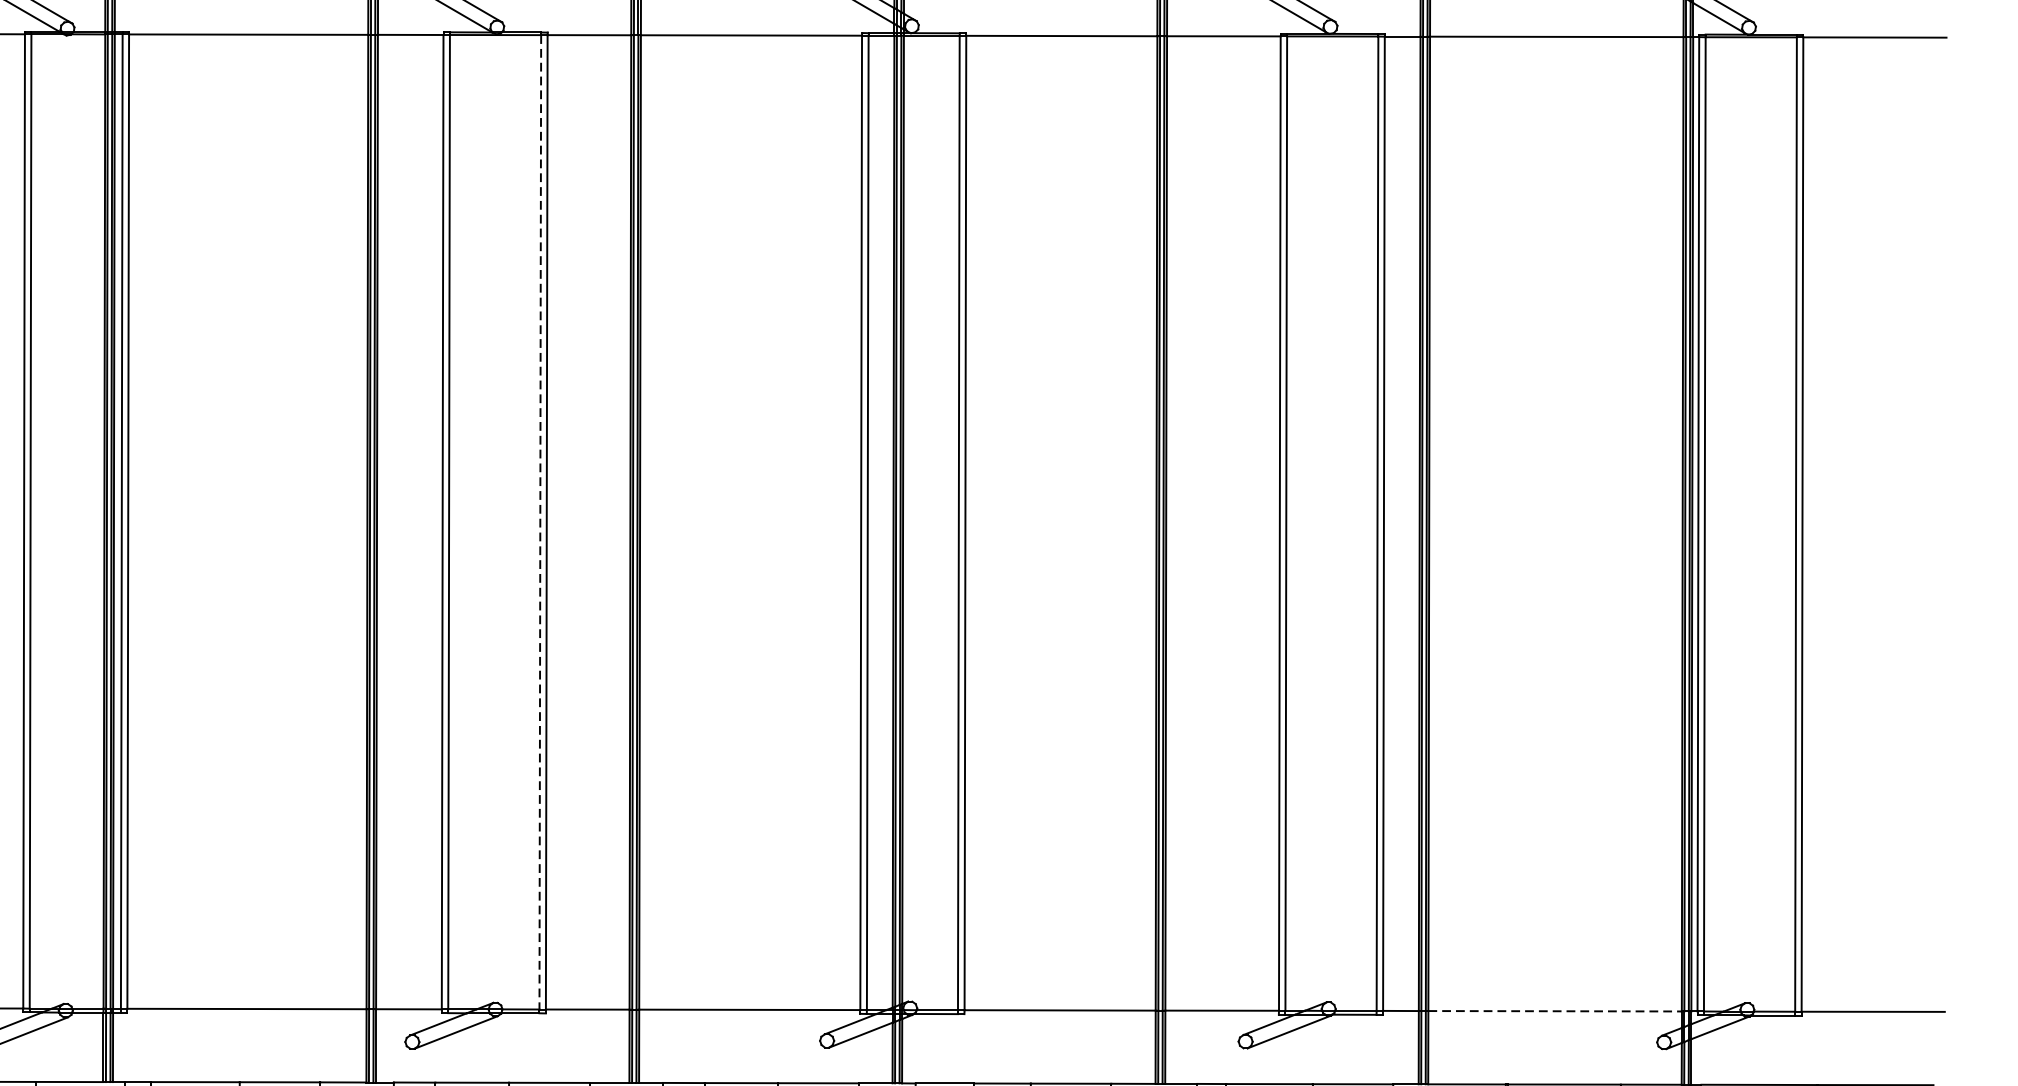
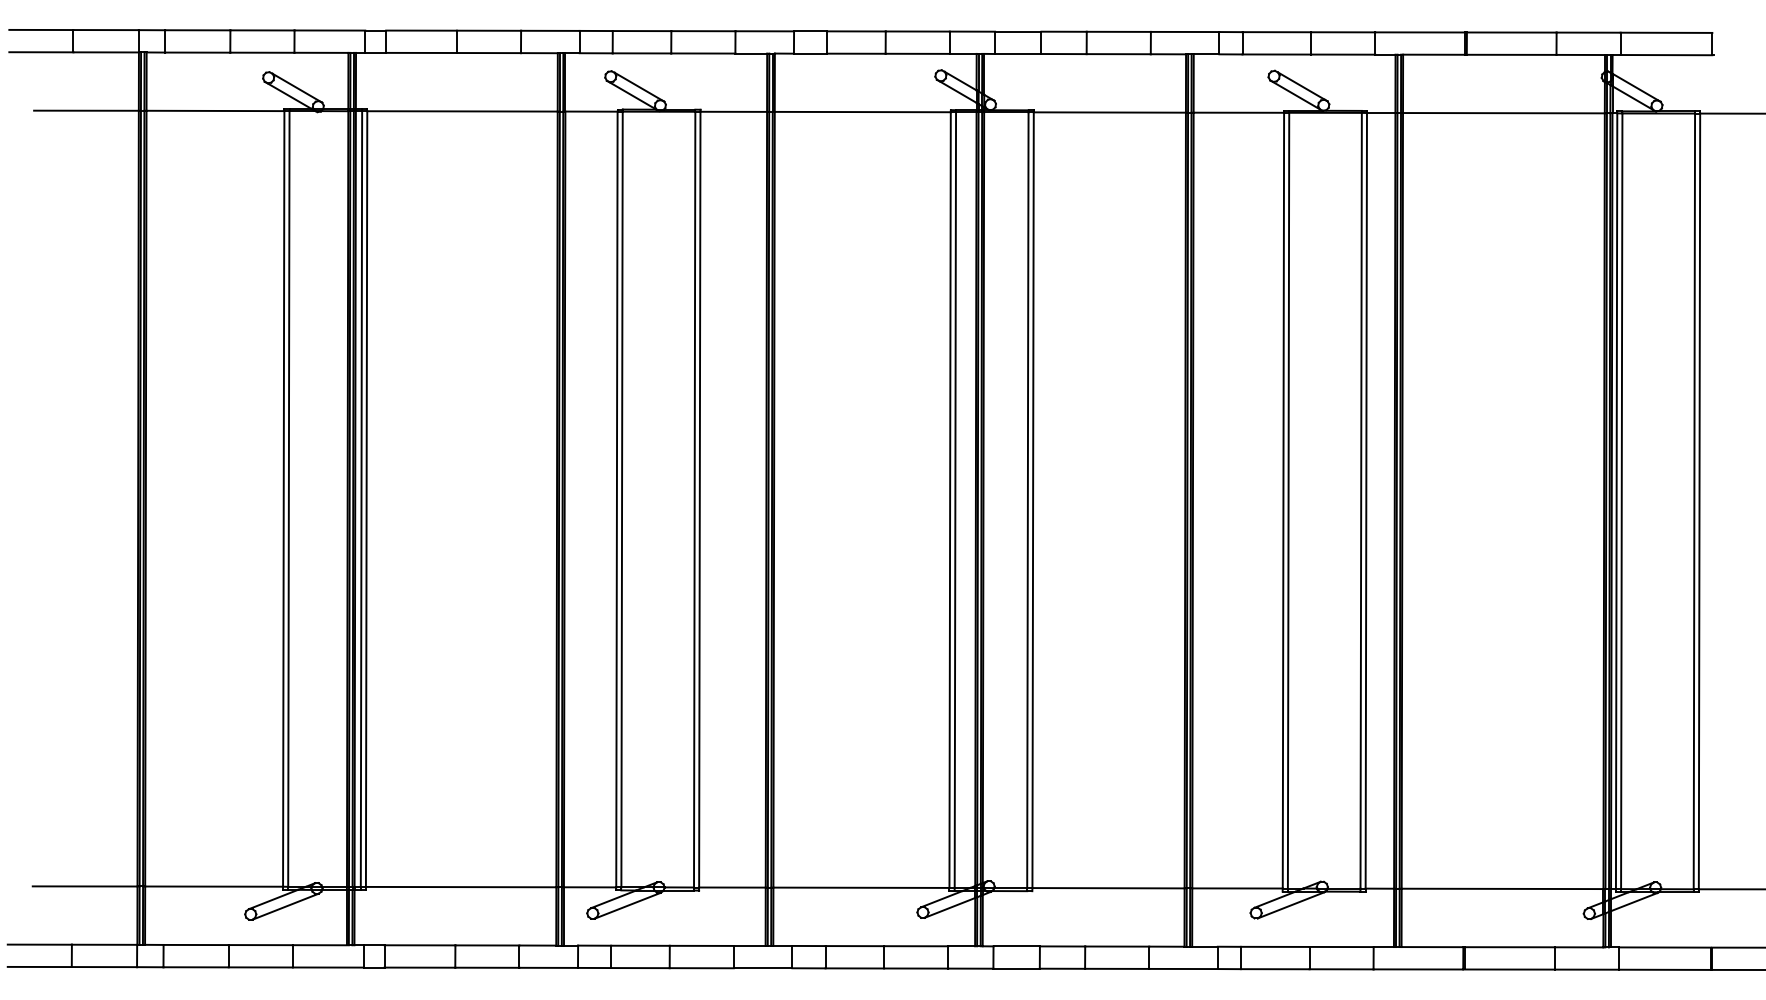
line: (540, 522) -> (694, 499), dashed -> solid
line: (1555, 1010) -> (1502, 888), dashed -> solid

